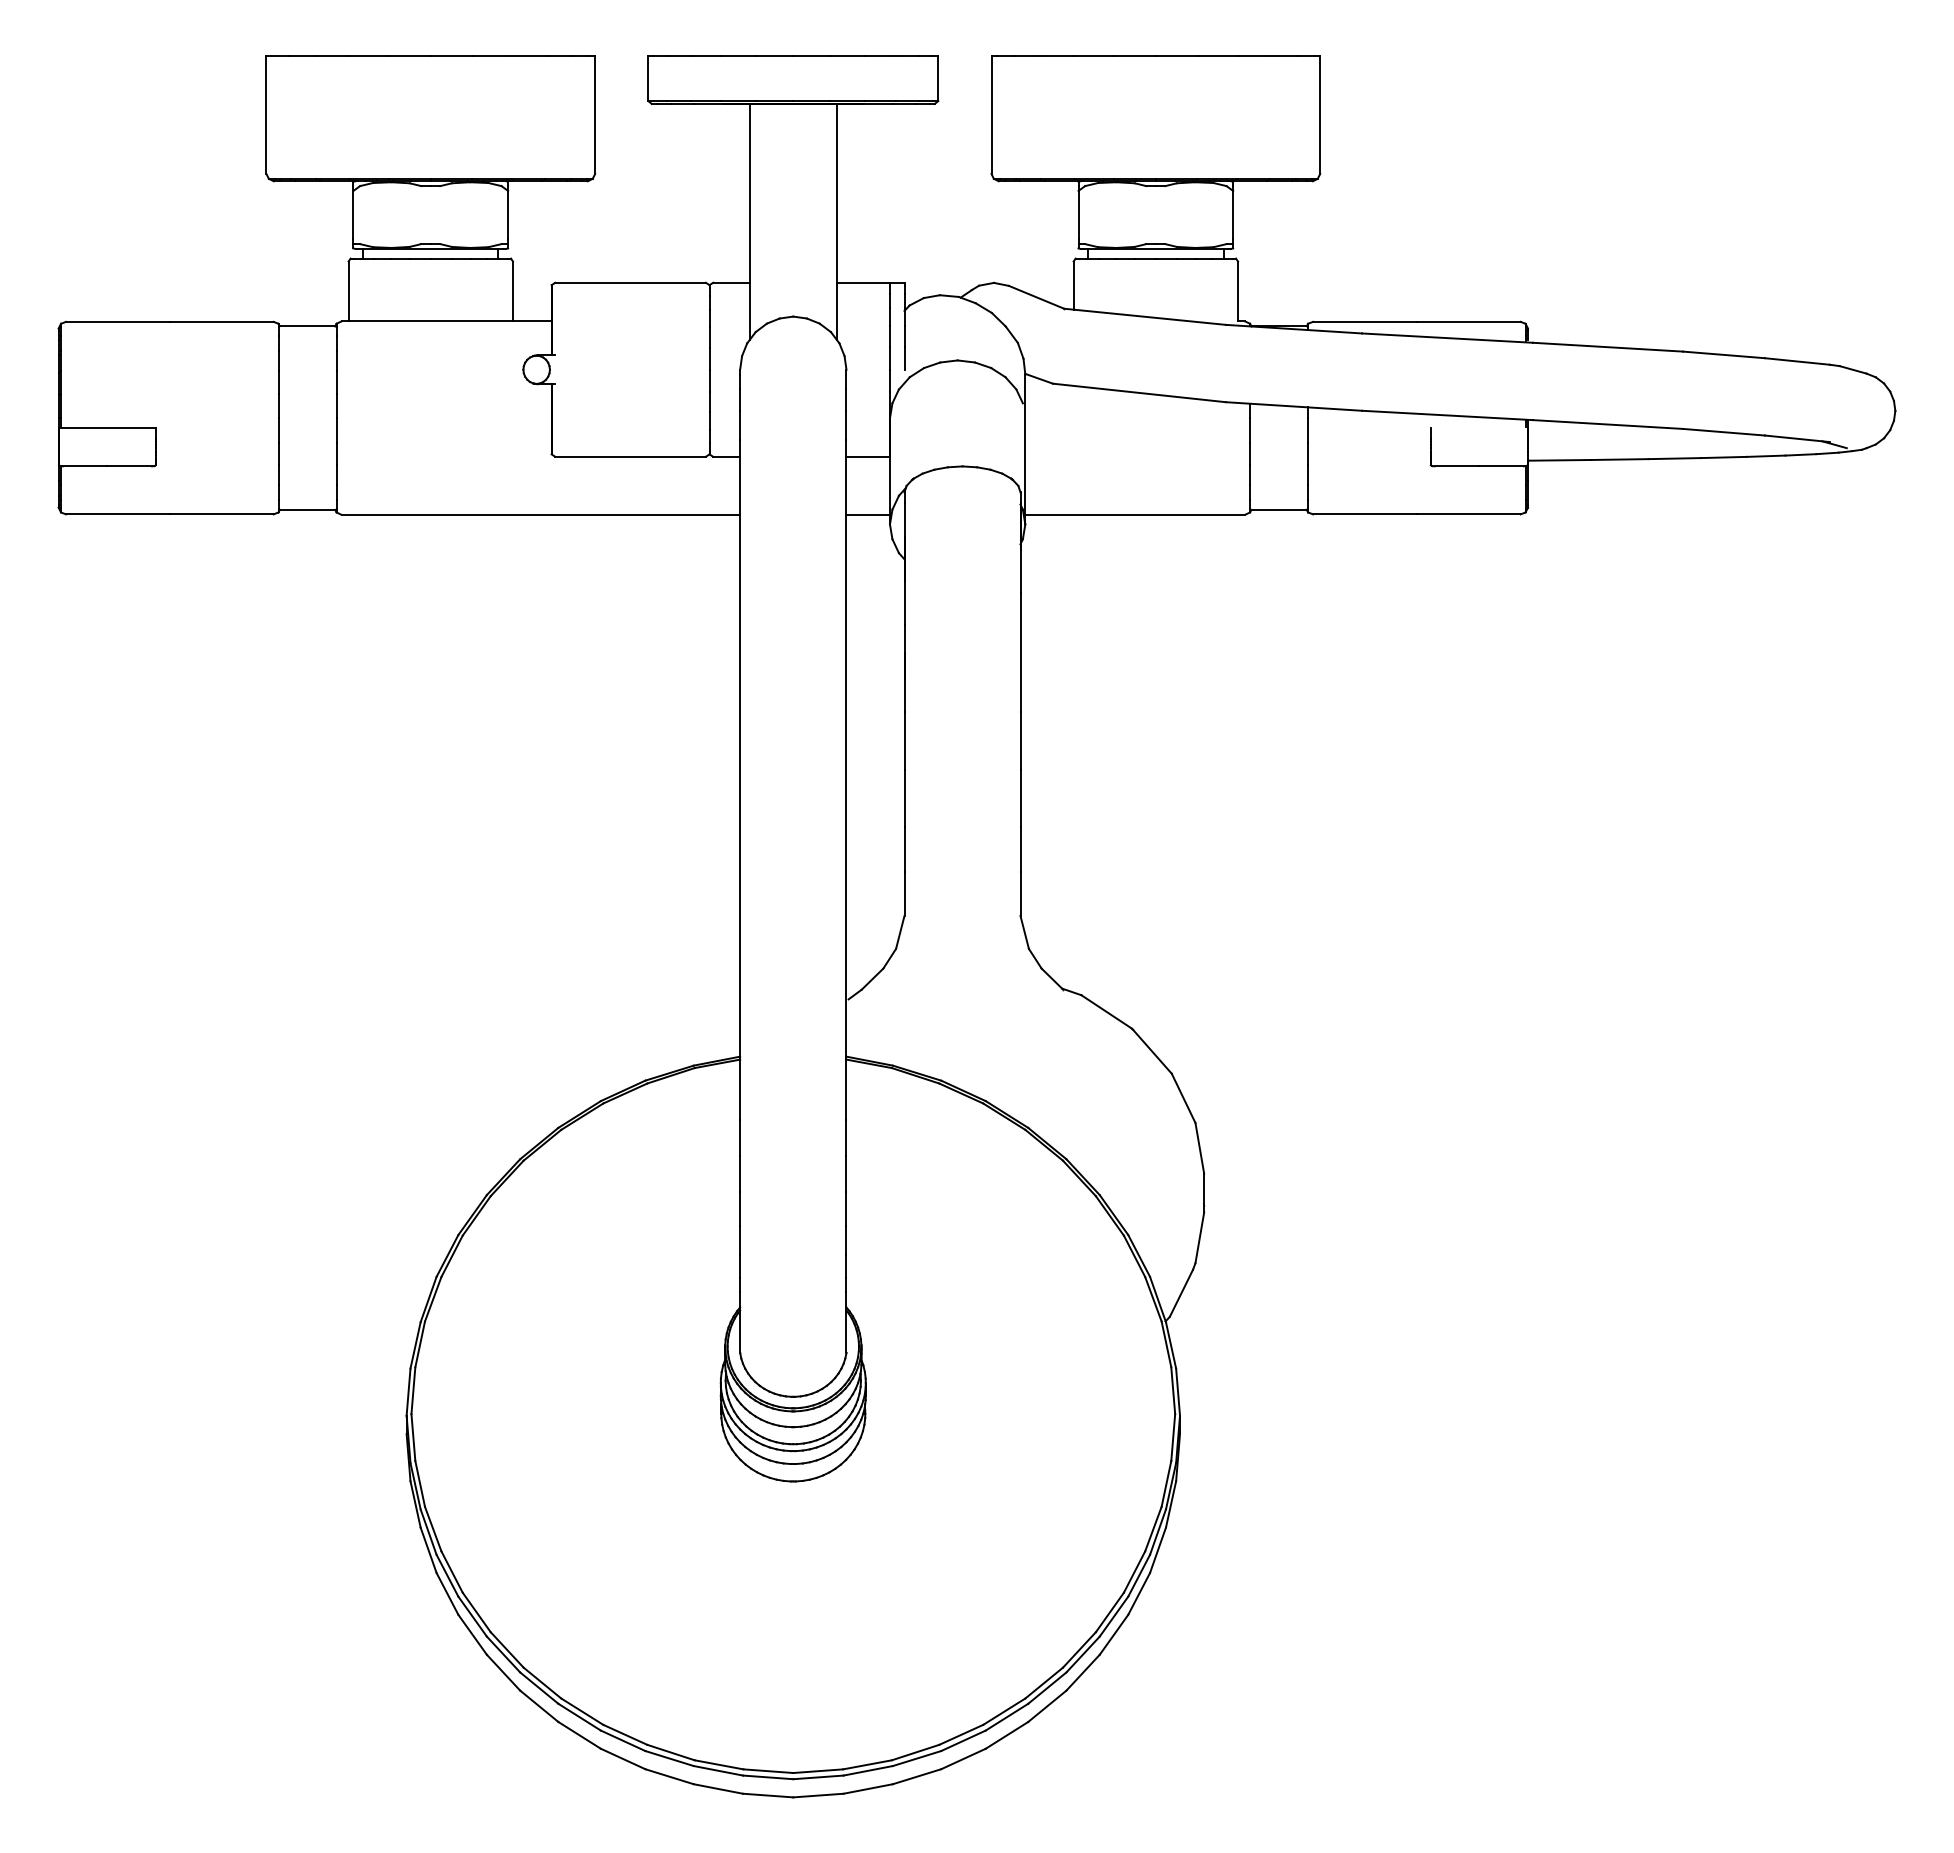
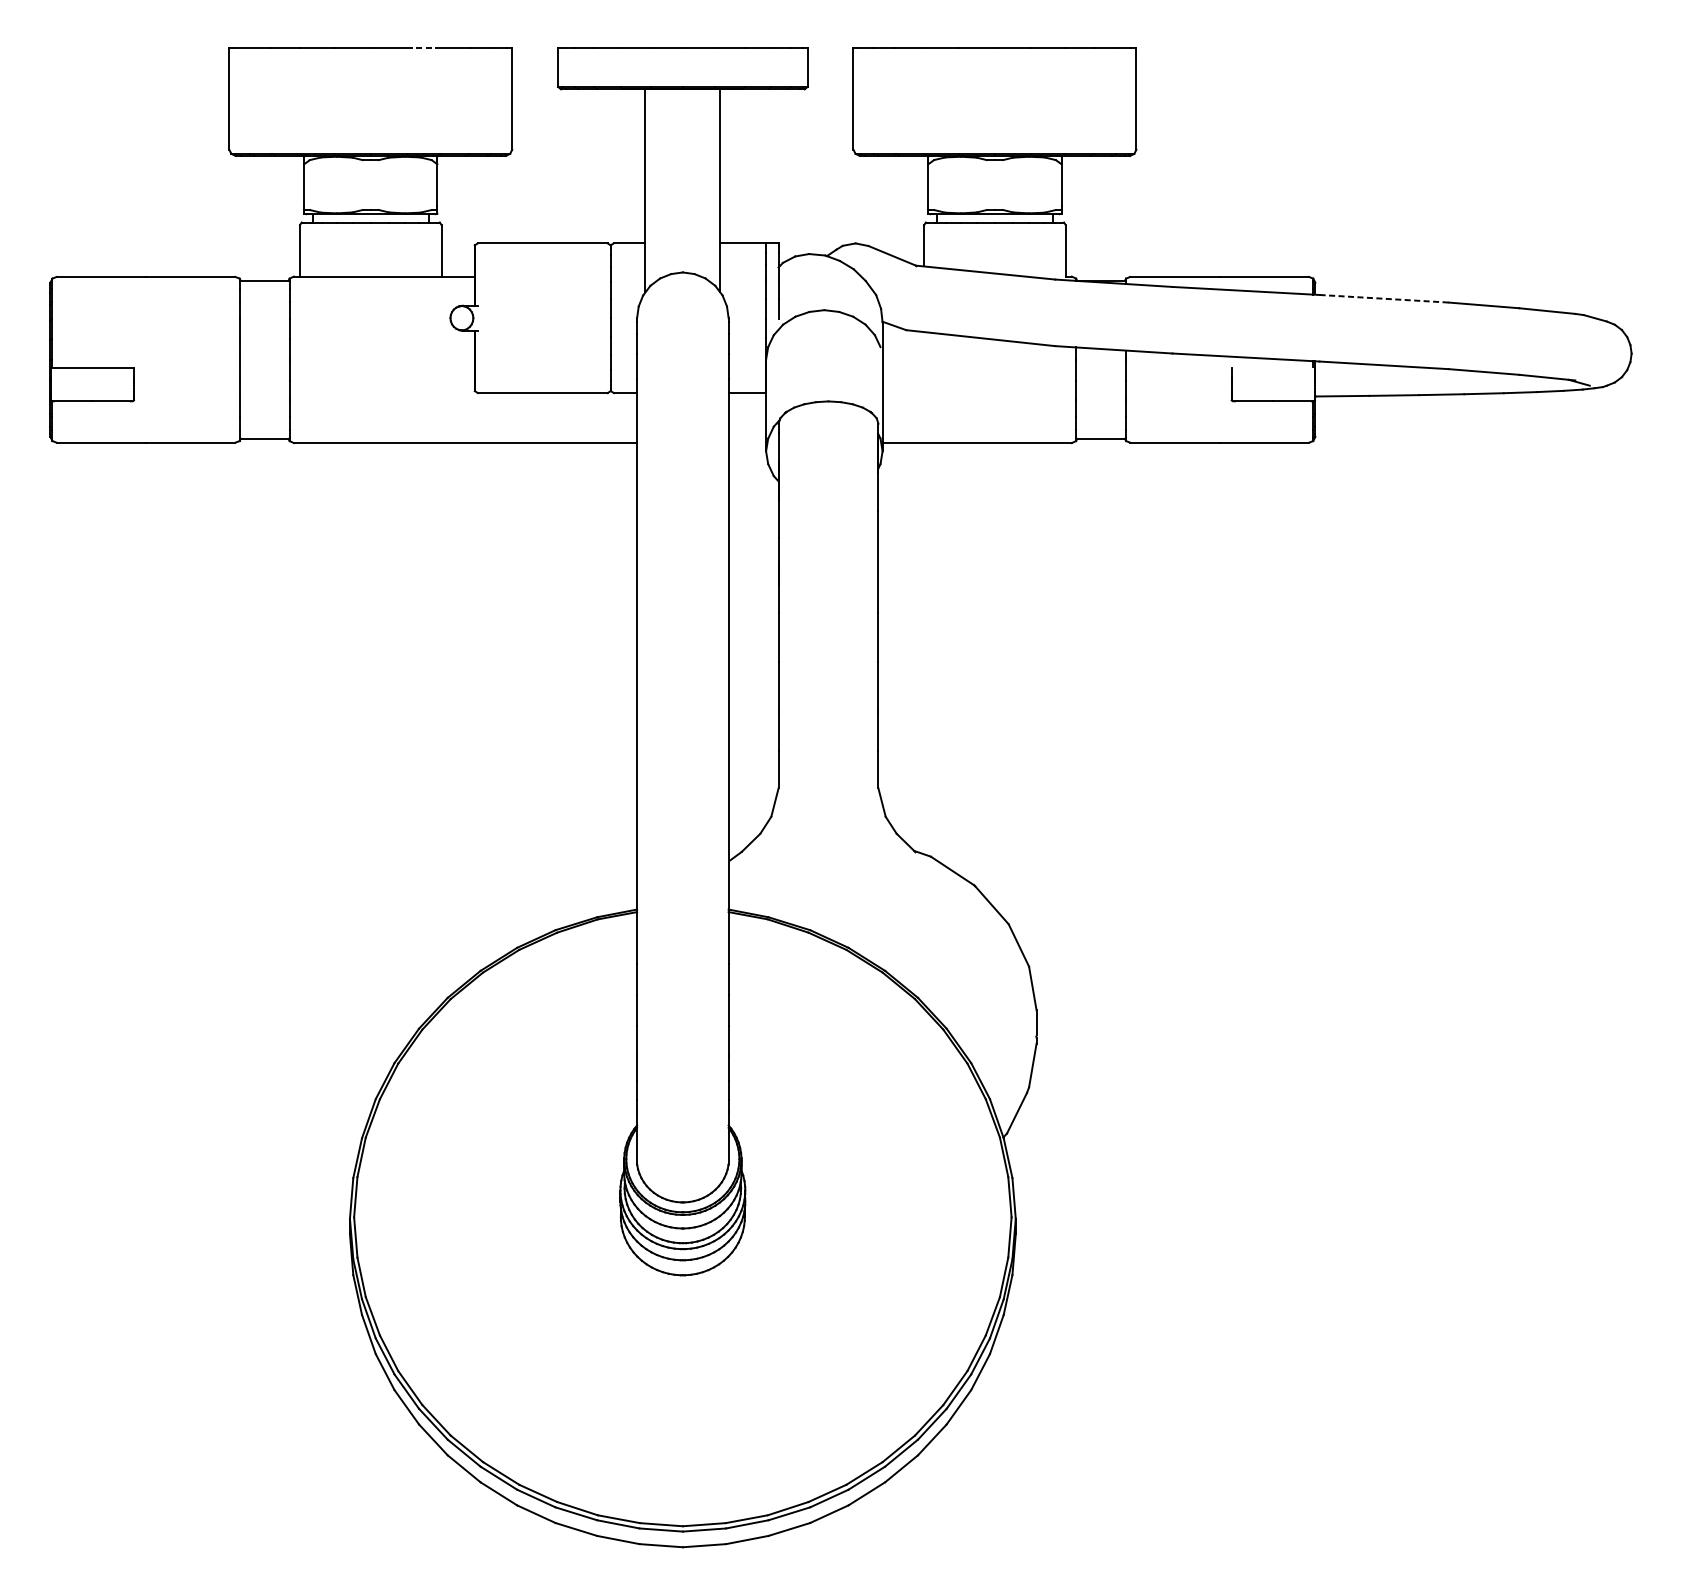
line: (492, 55) -> (423, 47), solid -> dashed
line: (1608, 347) -> (1384, 299), solid -> dashed
line: (867, 514) -> (746, 442), removed

